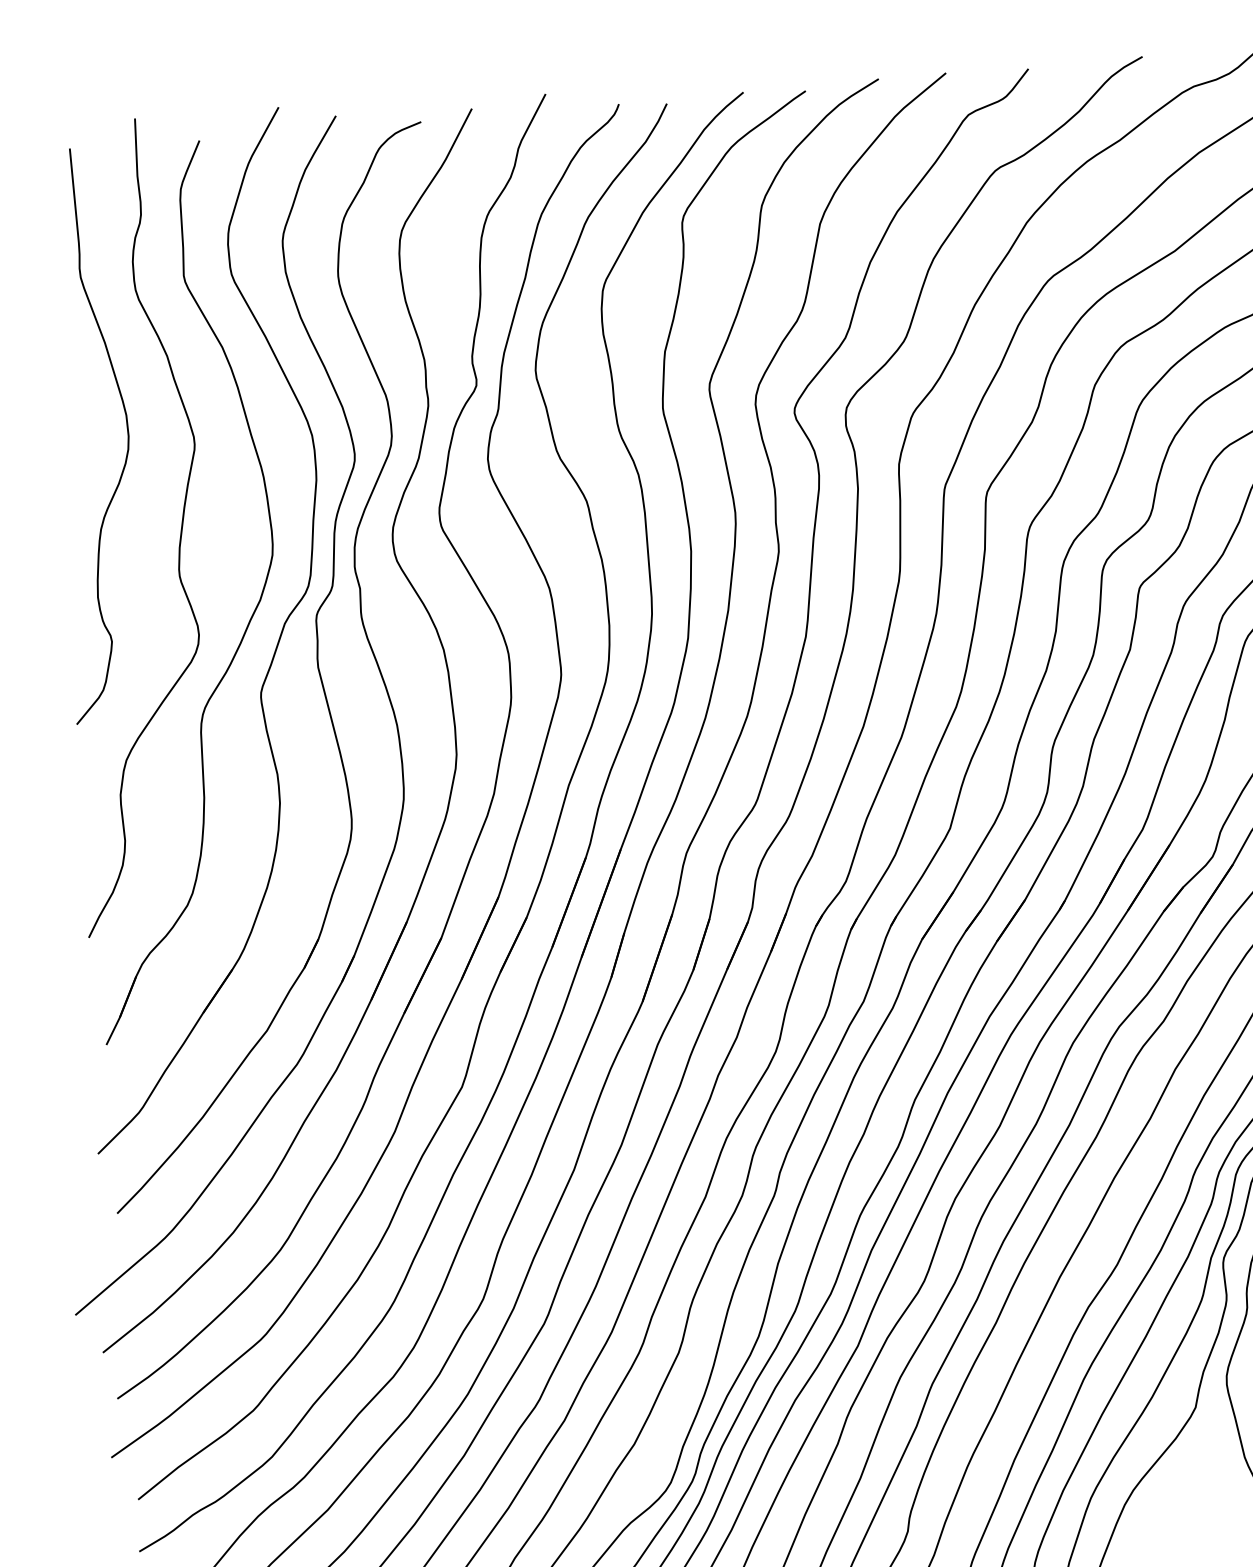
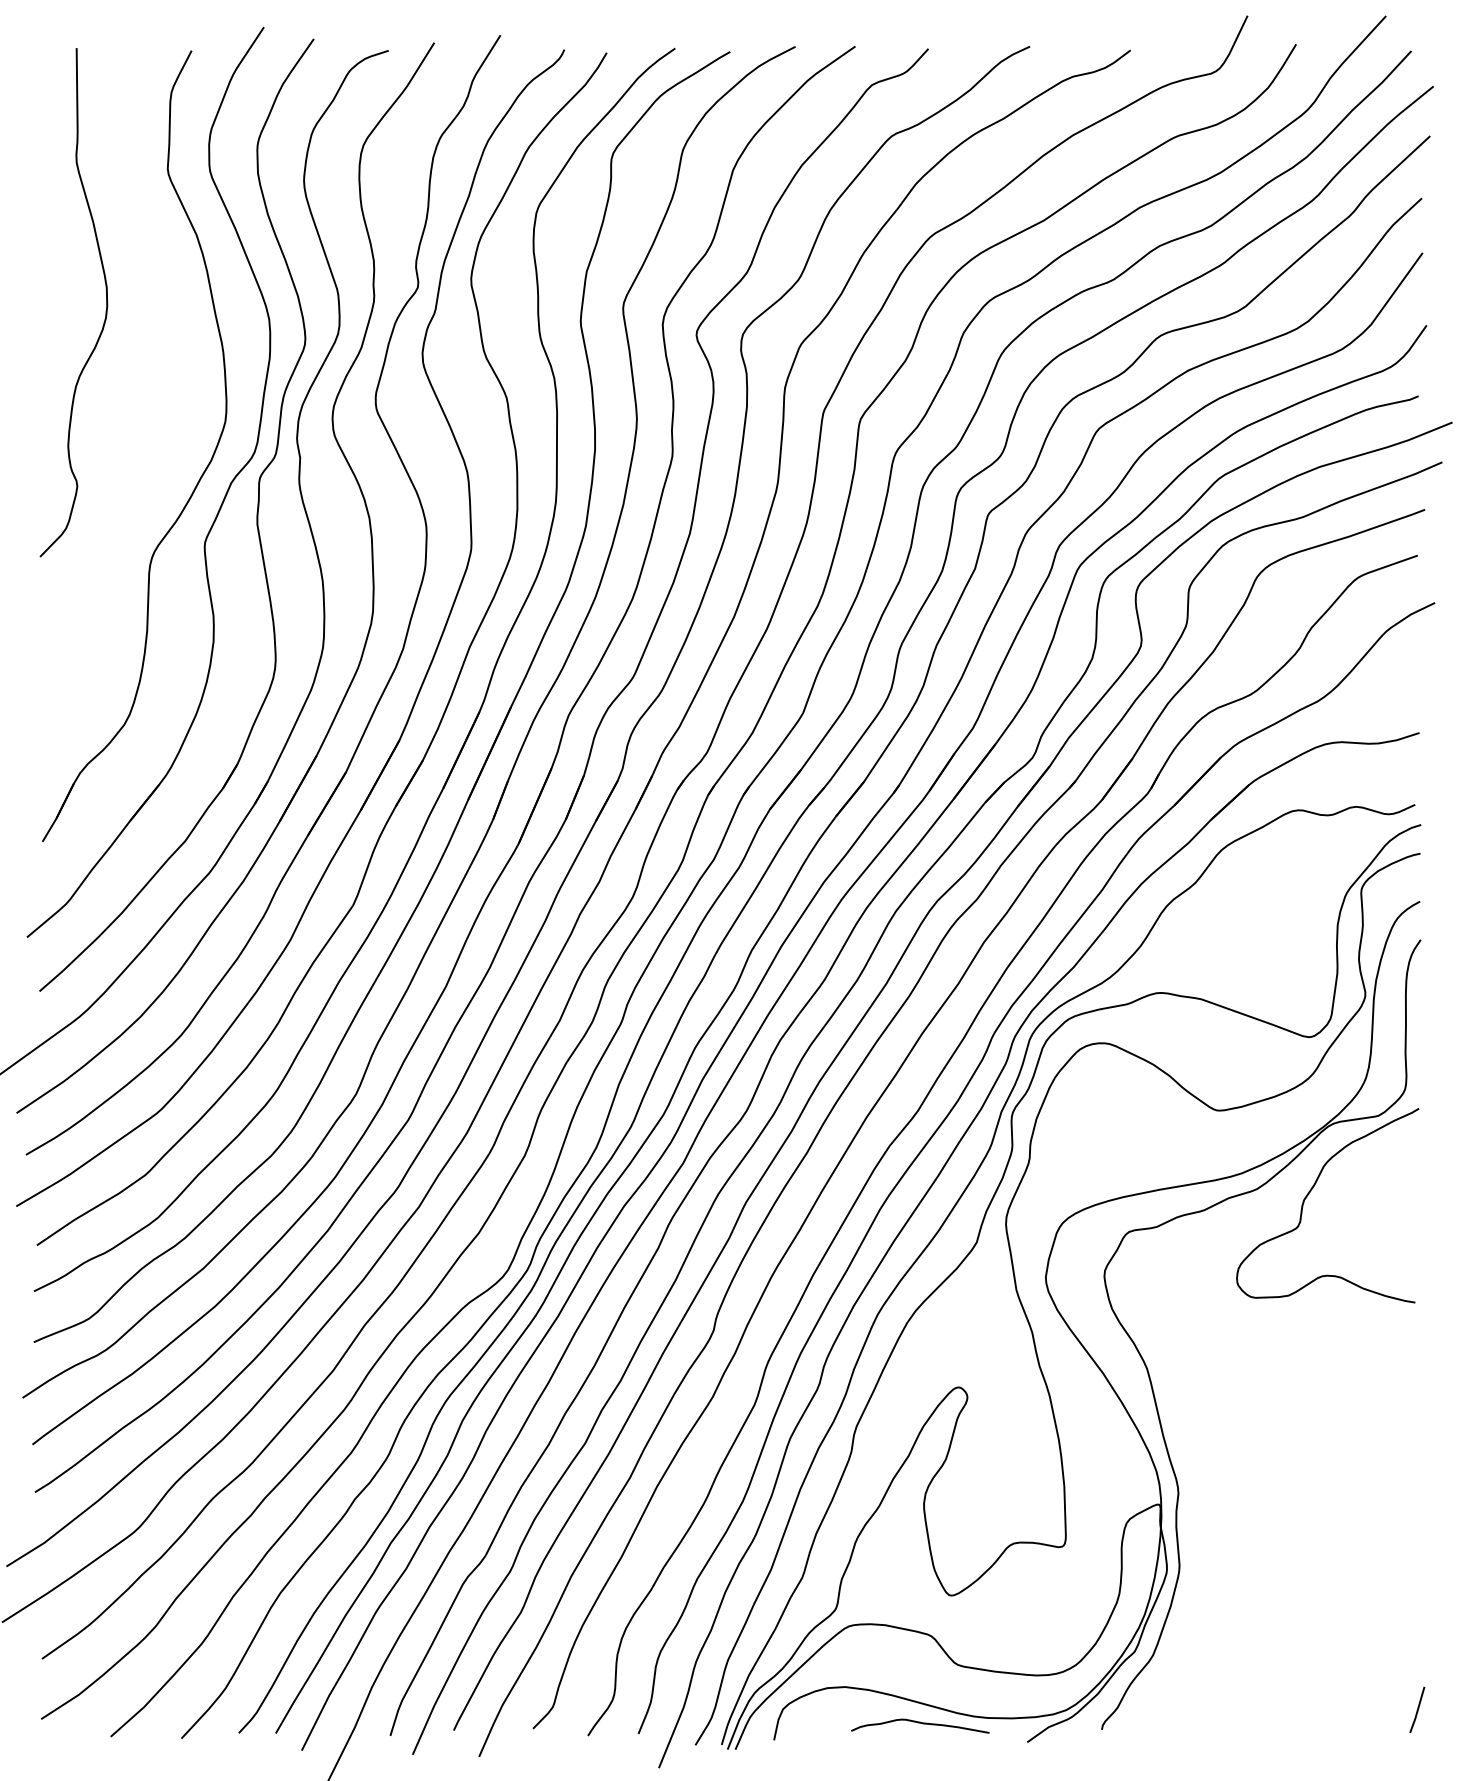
curve: (180, 532) -> (145, 395), removed

